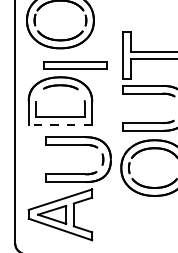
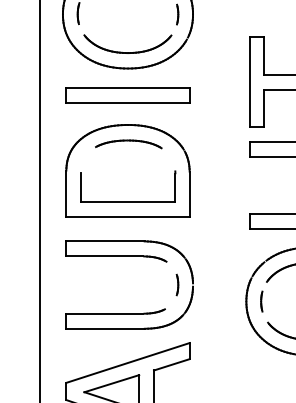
part: (75, 65) -> (128, 96), moved
line: (60, 124) -> (128, 216), dashed -> solid
part: (78, 145) -> (130, 257), moved

